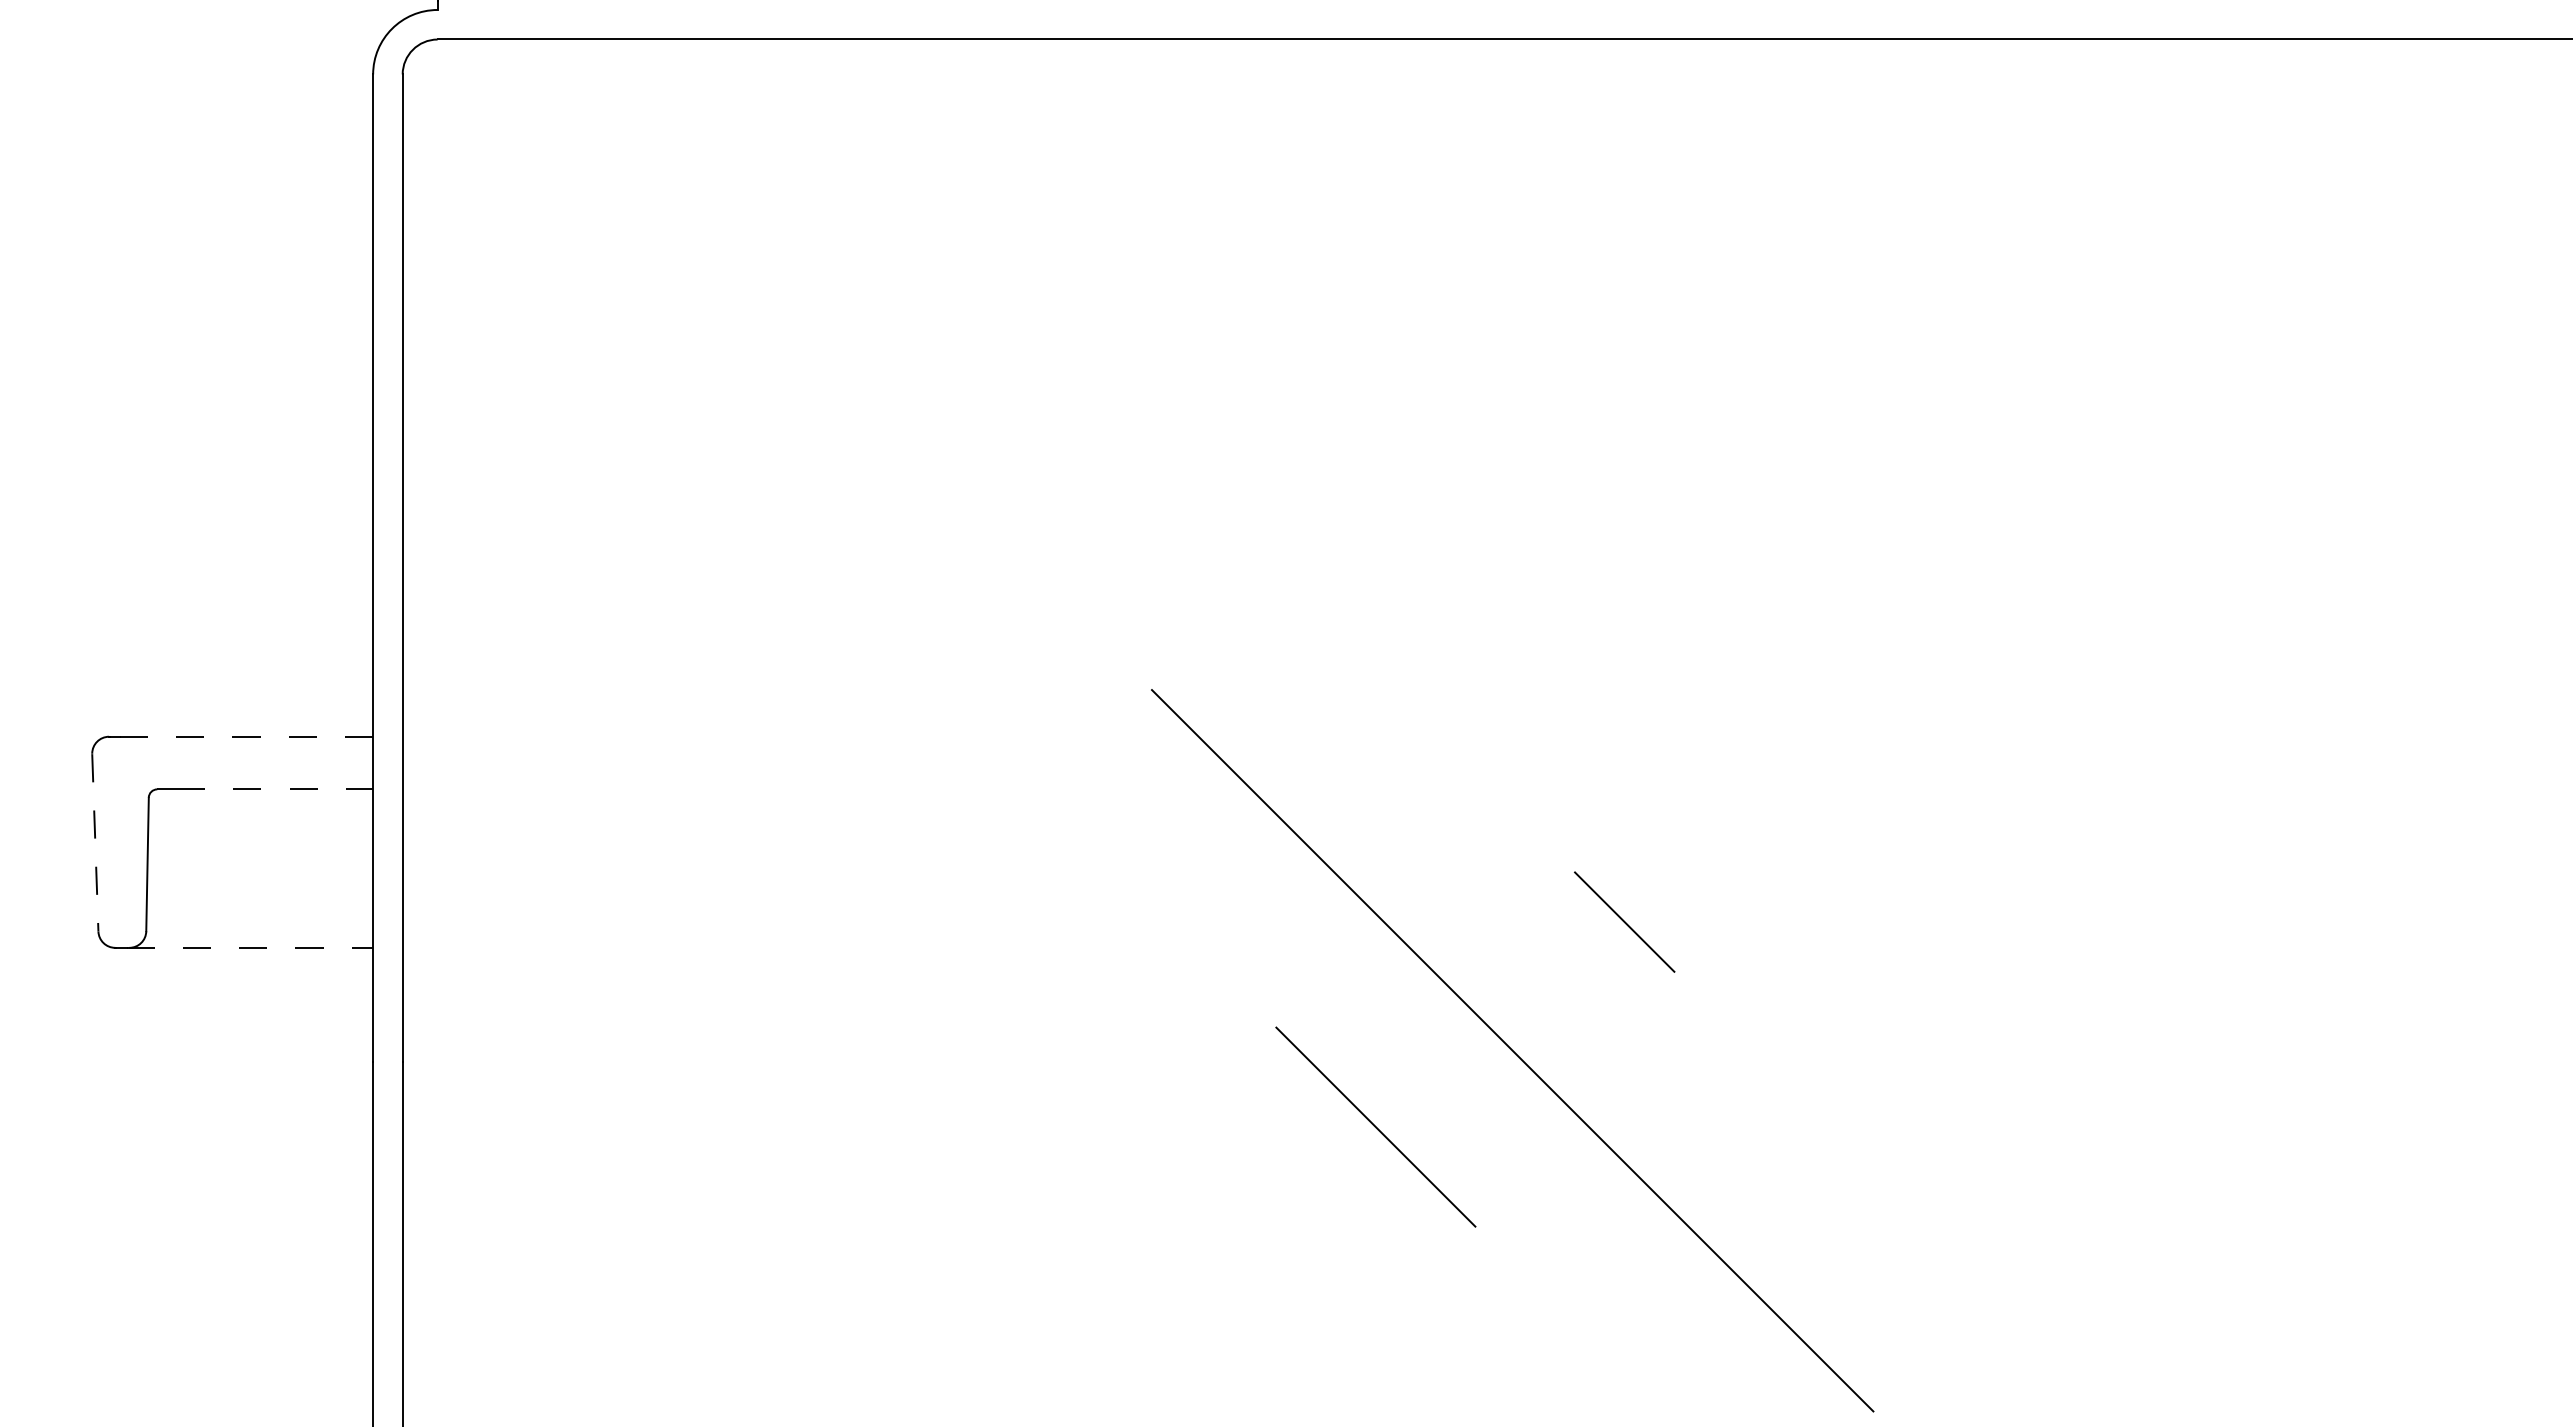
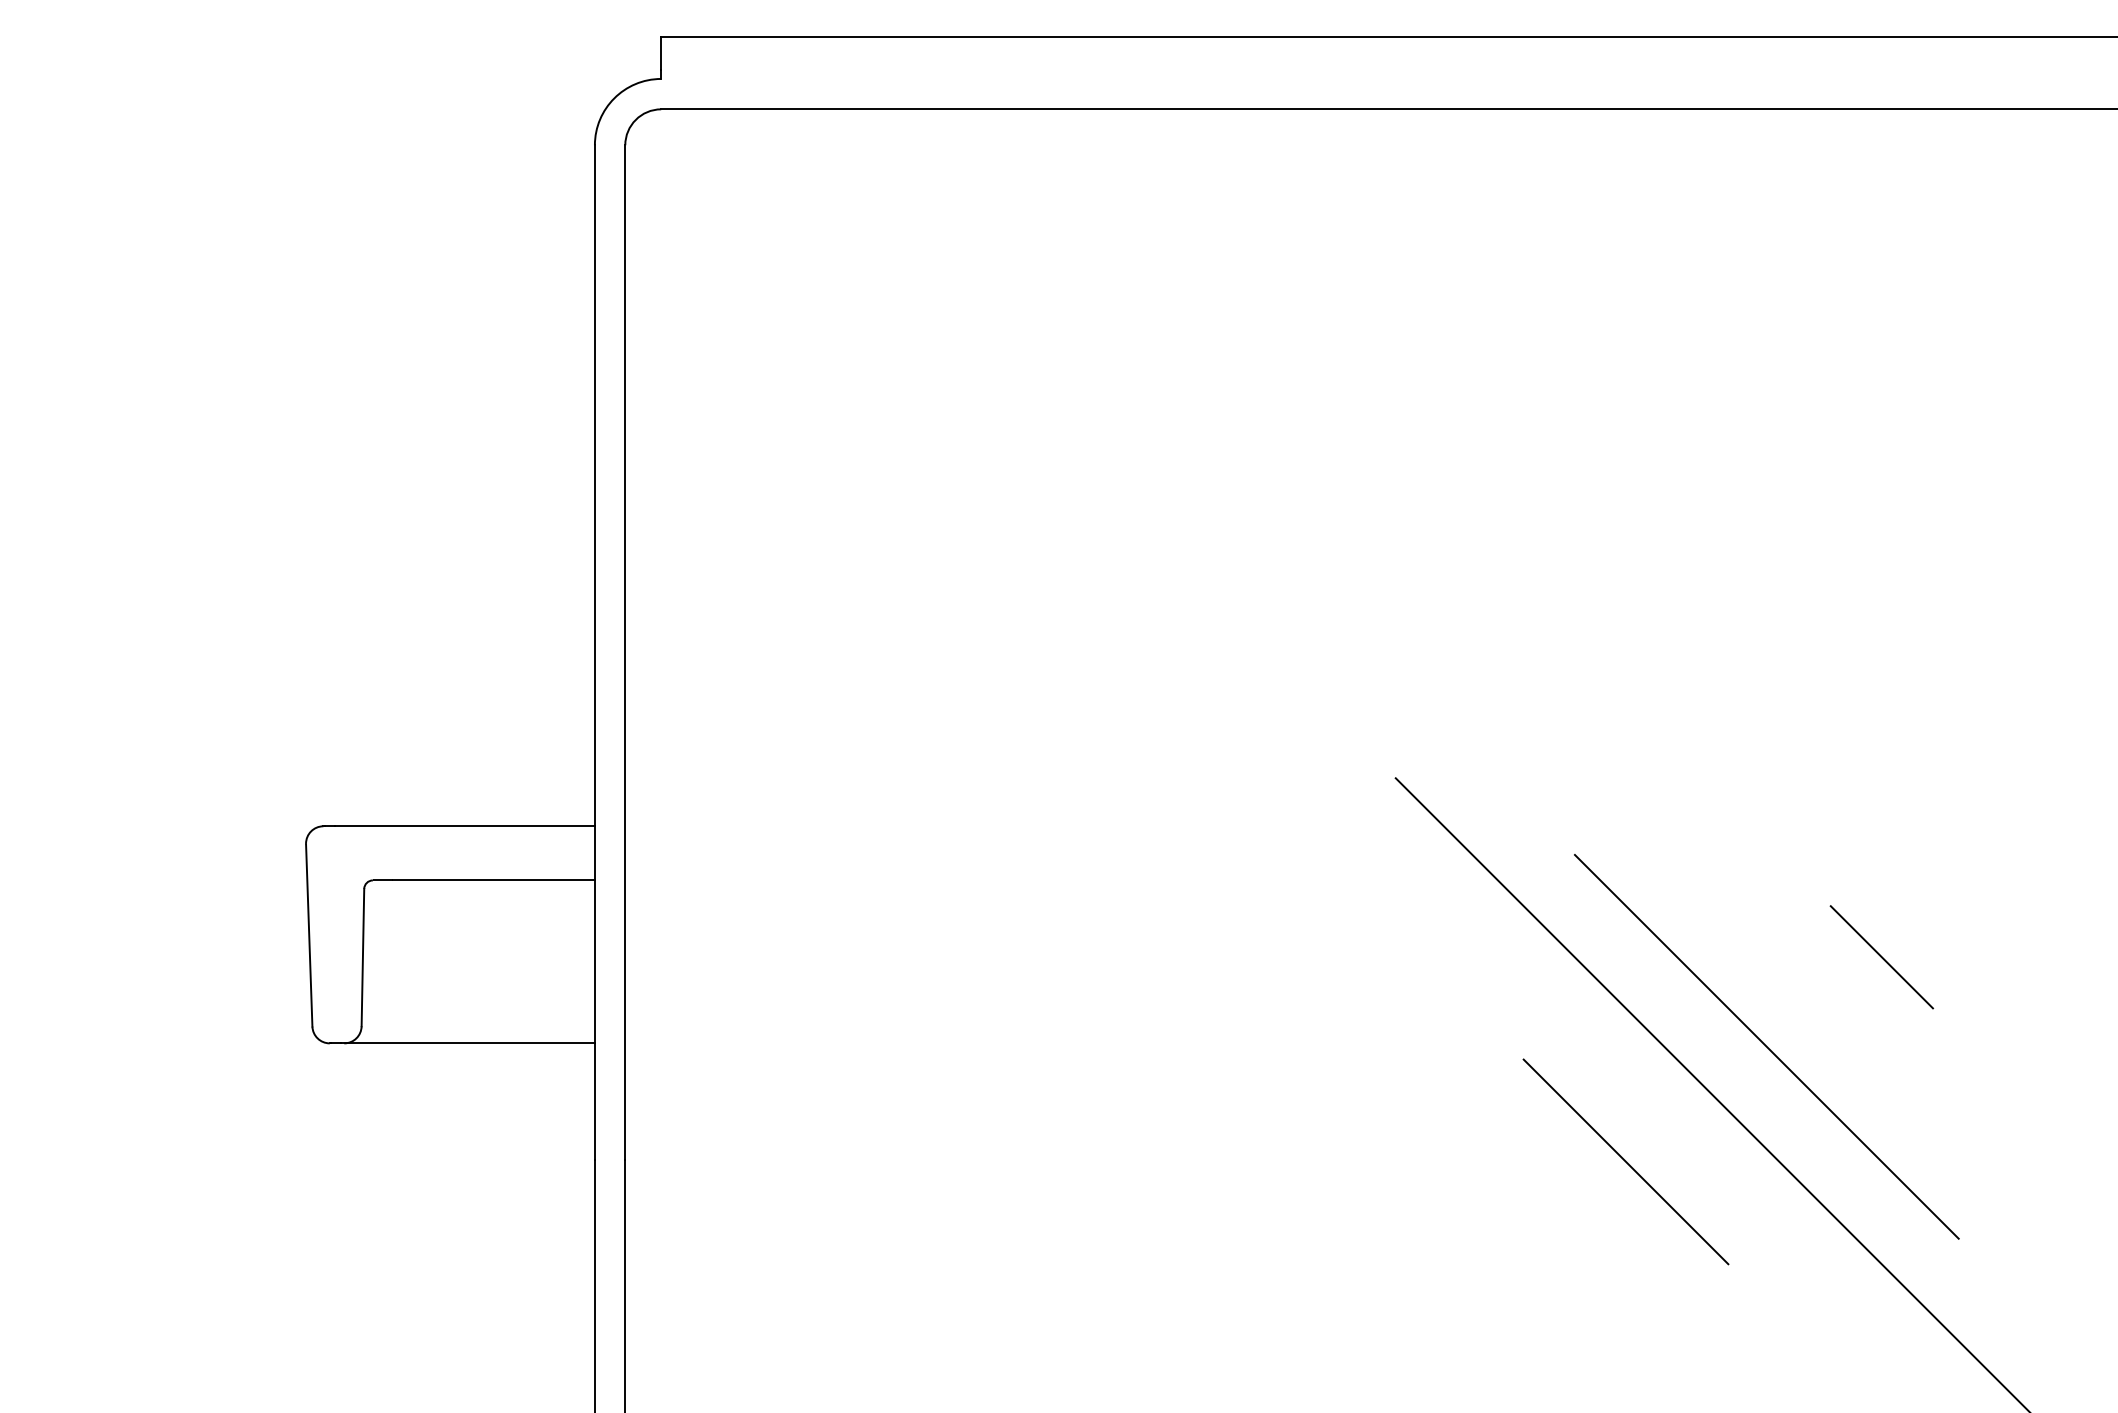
line: (246, 736) -> (464, 826), dashed -> solid
line: (275, 789) -> (494, 880), dashed -> solid
line: (95, 842) -> (309, 935), dashed -> solid
line: (1624, 921) -> (1881, 956), moved
line: (250, 947) -> (468, 1043), dashed -> solid
line: (1512, 950) -> (1766, 1046), added
line: (1375, 1126) -> (1625, 1161), moved

